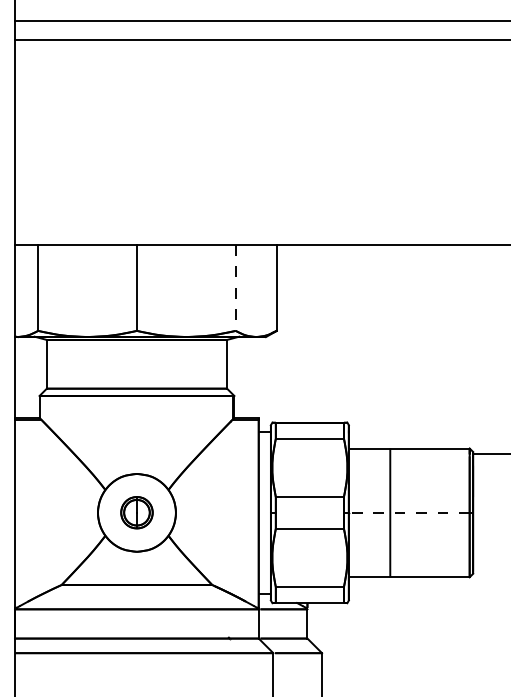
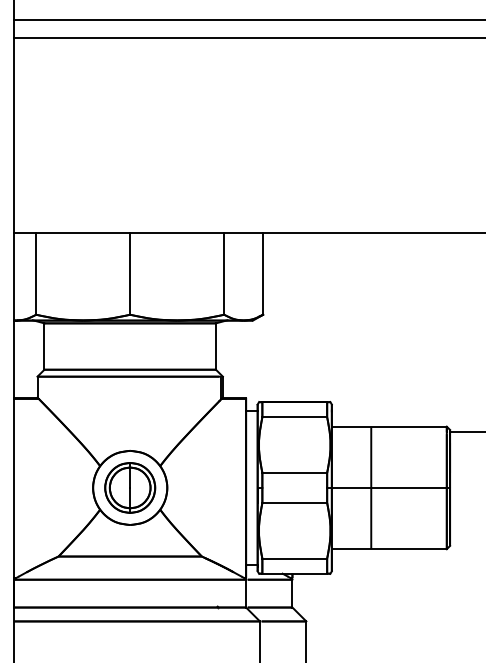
line: (235, 287) -> (223, 273), dashed -> solid
part: (136, 512) -> (129, 487), size x1.67
line: (408, 512) -> (388, 487), dashed -> solid

